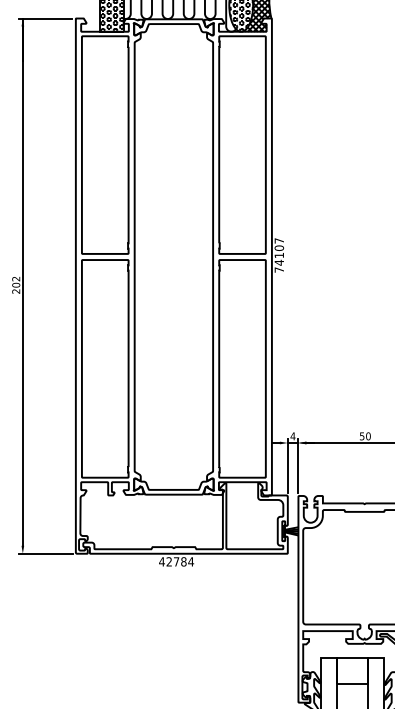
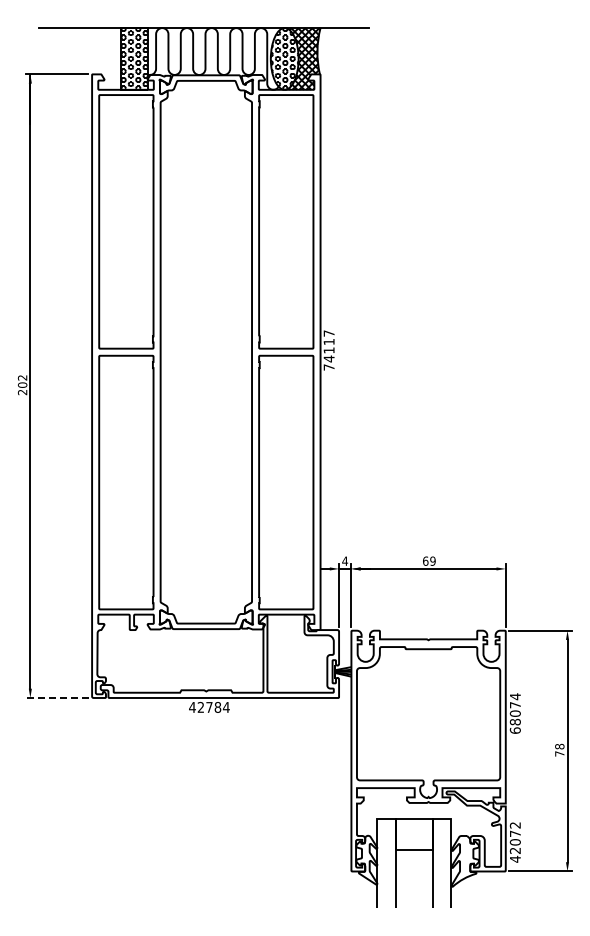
text: (278, 247) -> (328, 341), 74107 -> 74117
text: (365, 435) -> (429, 560), 50 -> 69
line: (46, 553) -> (57, 697), solid -> dashed

